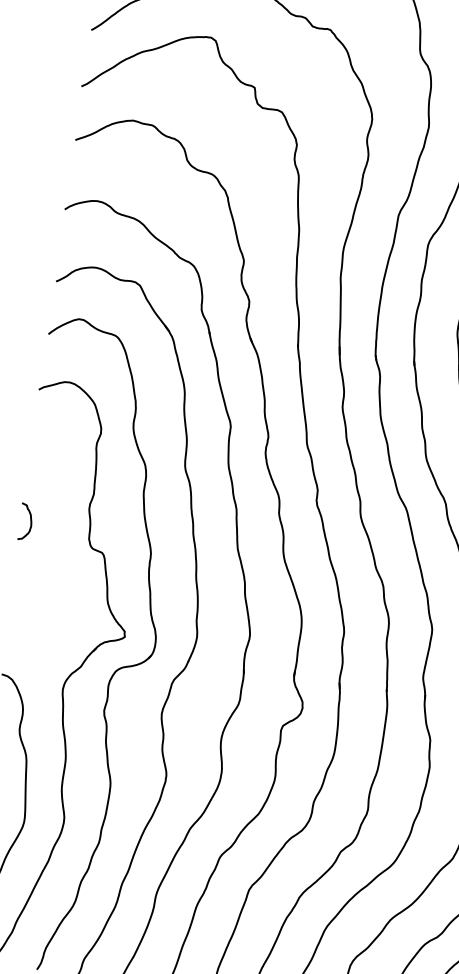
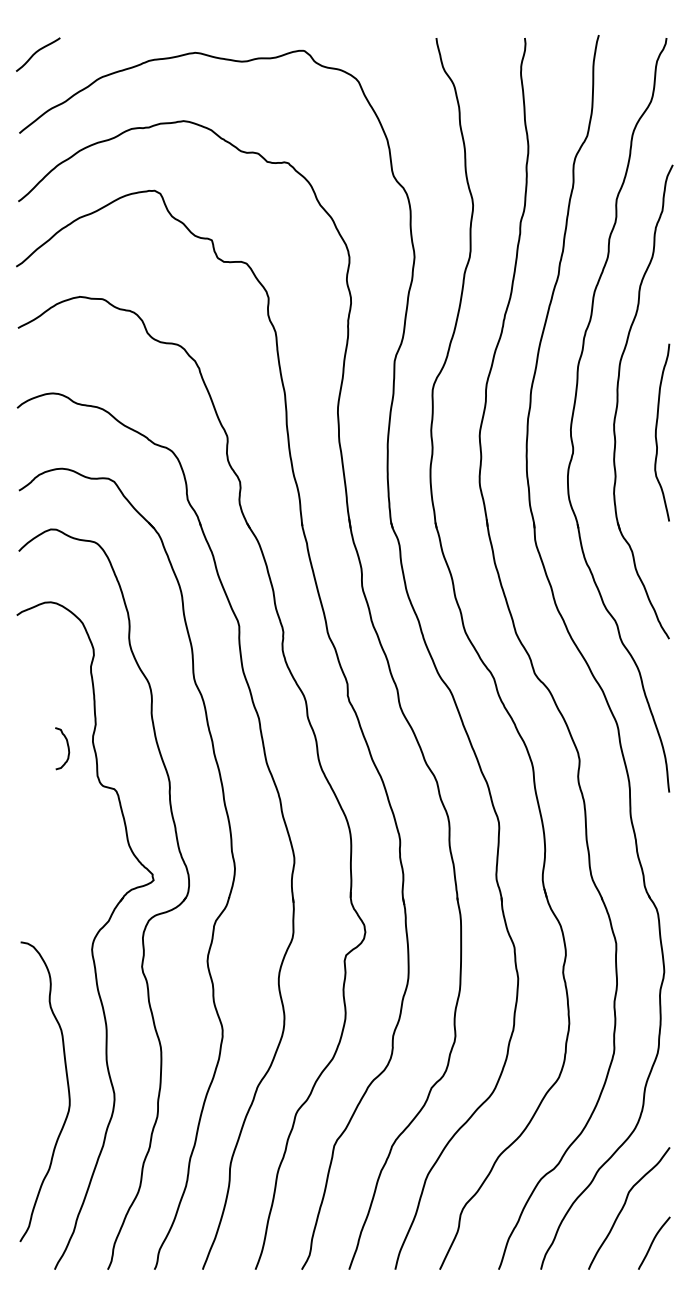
curve: (30, 522) -> (67, 748), moved

